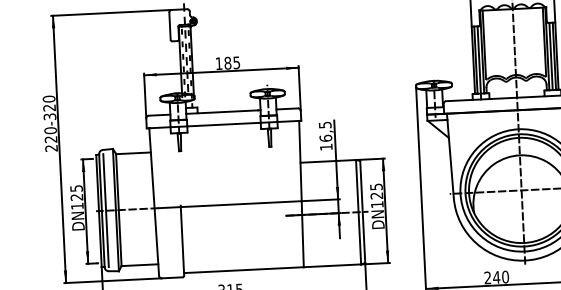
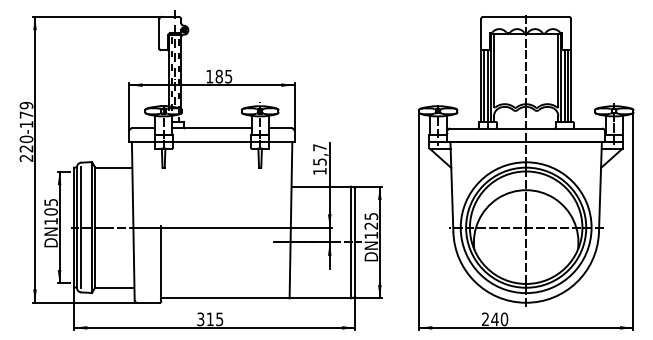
text: (49, 108) -> (26, 115), 320 -> 179
text: (325, 131) -> (319, 154), 16,5 -> 15,7
text: (76, 197) -> (50, 211), 125 -> 105

